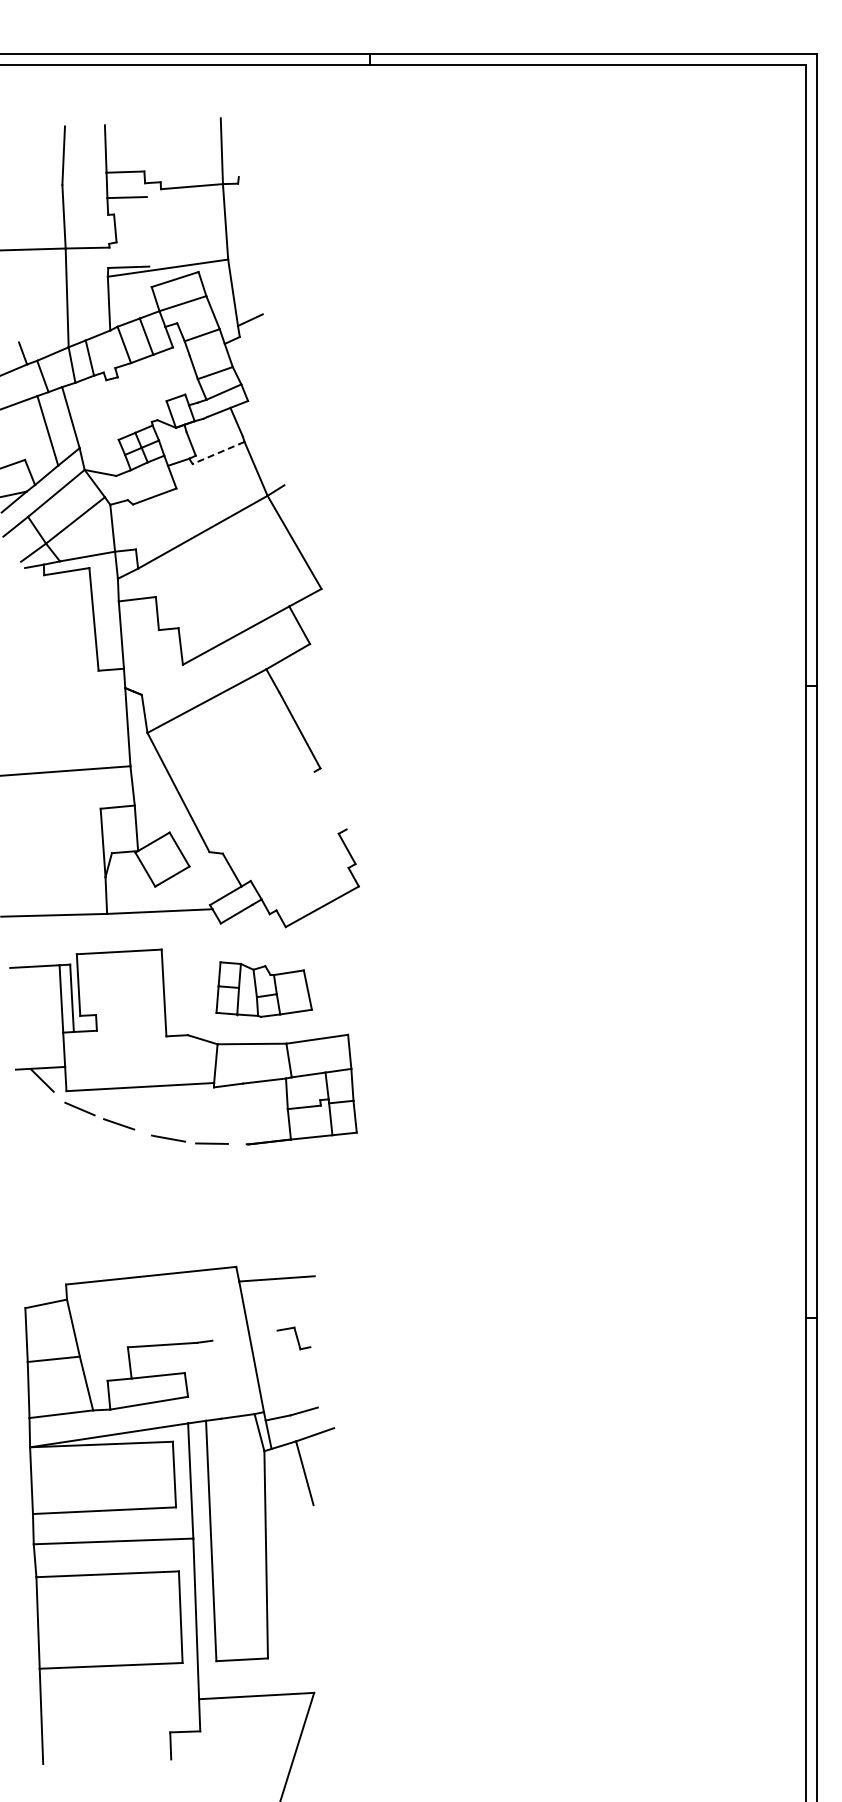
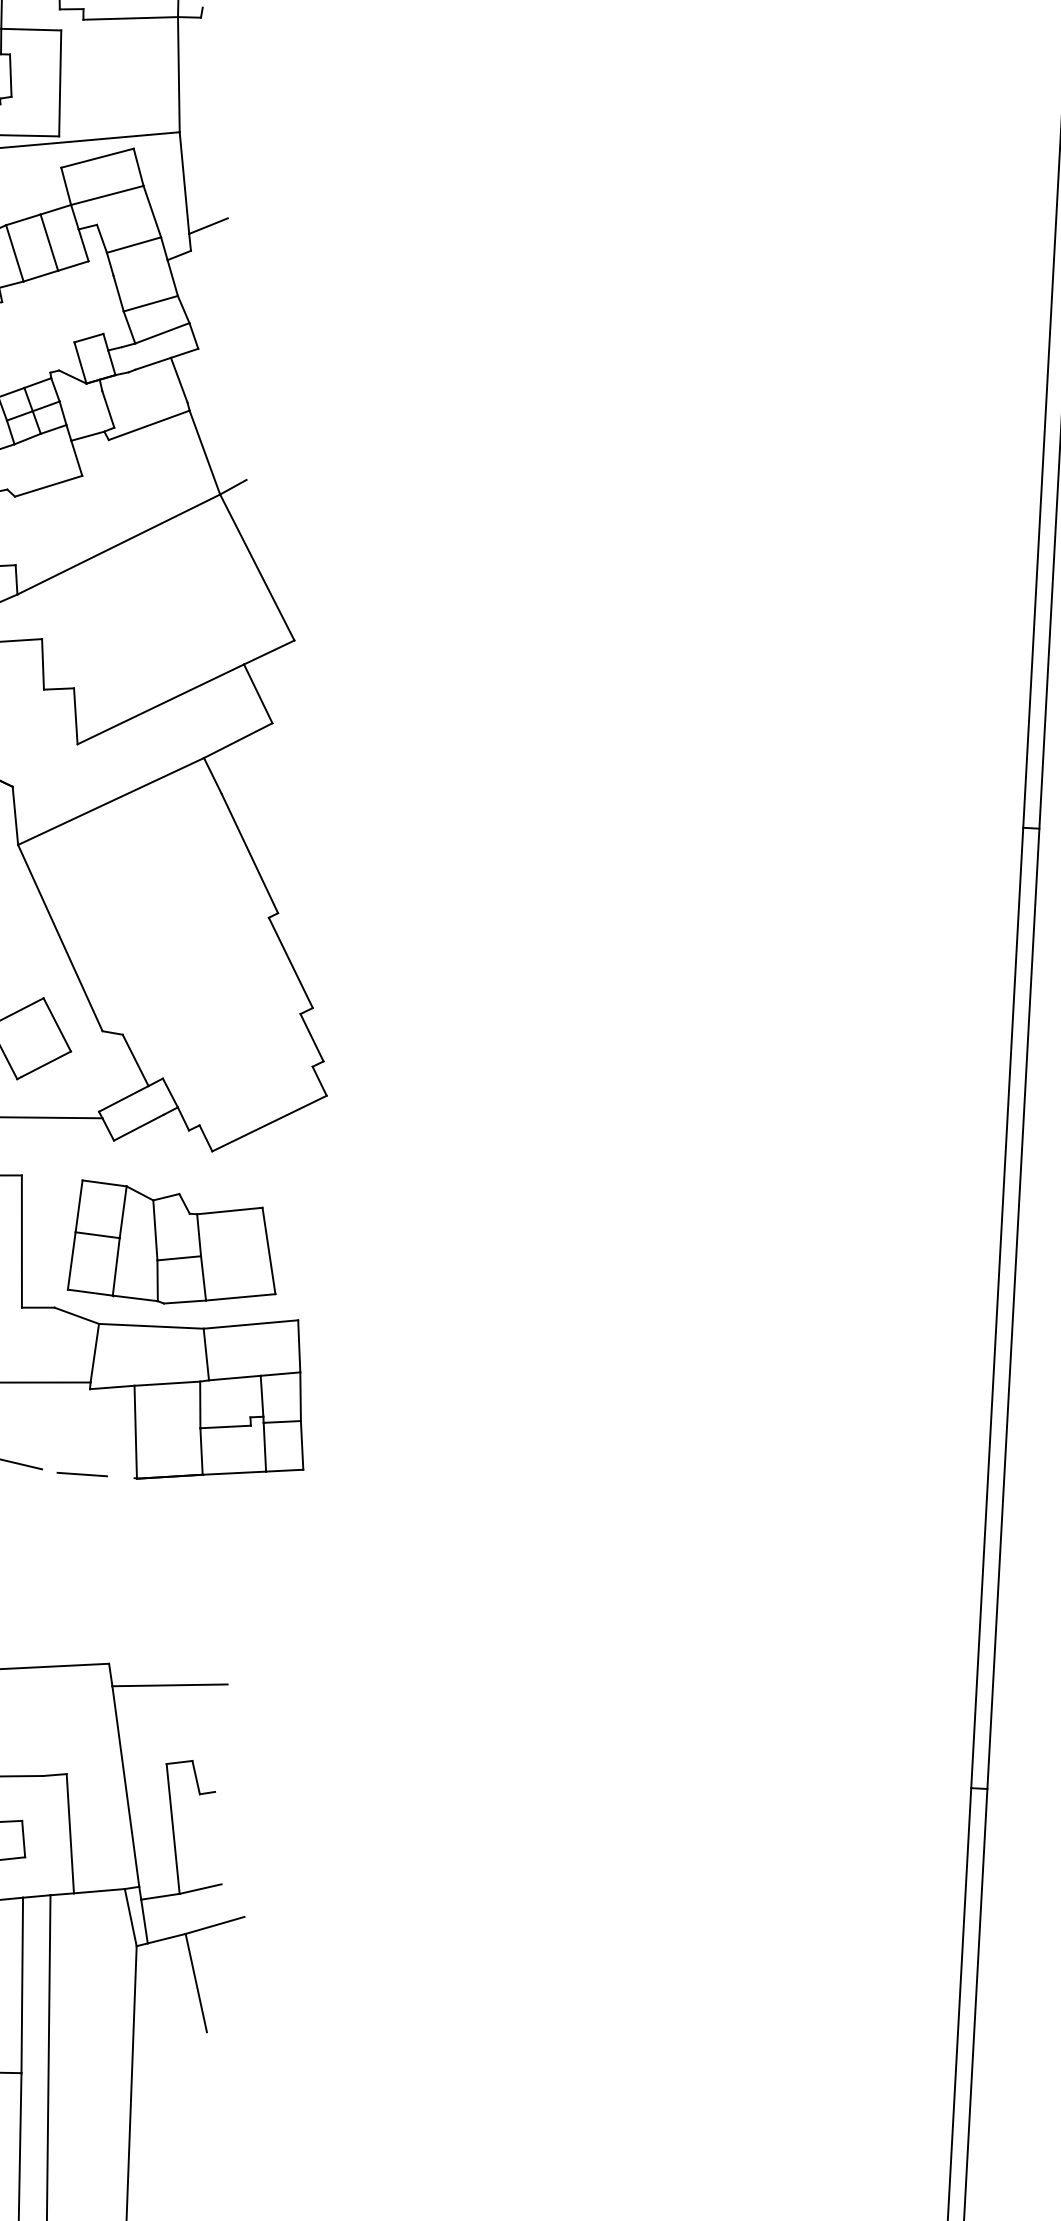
line: (147, 231) -> (59, 82), added
line: (218, 453) -> (149, 426), dashed -> solid
line: (330, 800) -> (290, 962), added
part: (264, 989) -> (174, 1244), size x1.43
line: (245, 1113) -> (135, 1431), added
line: (283, 1372) -> (172, 1828), added
line: (216, 1379) -> (69, 1833), added

